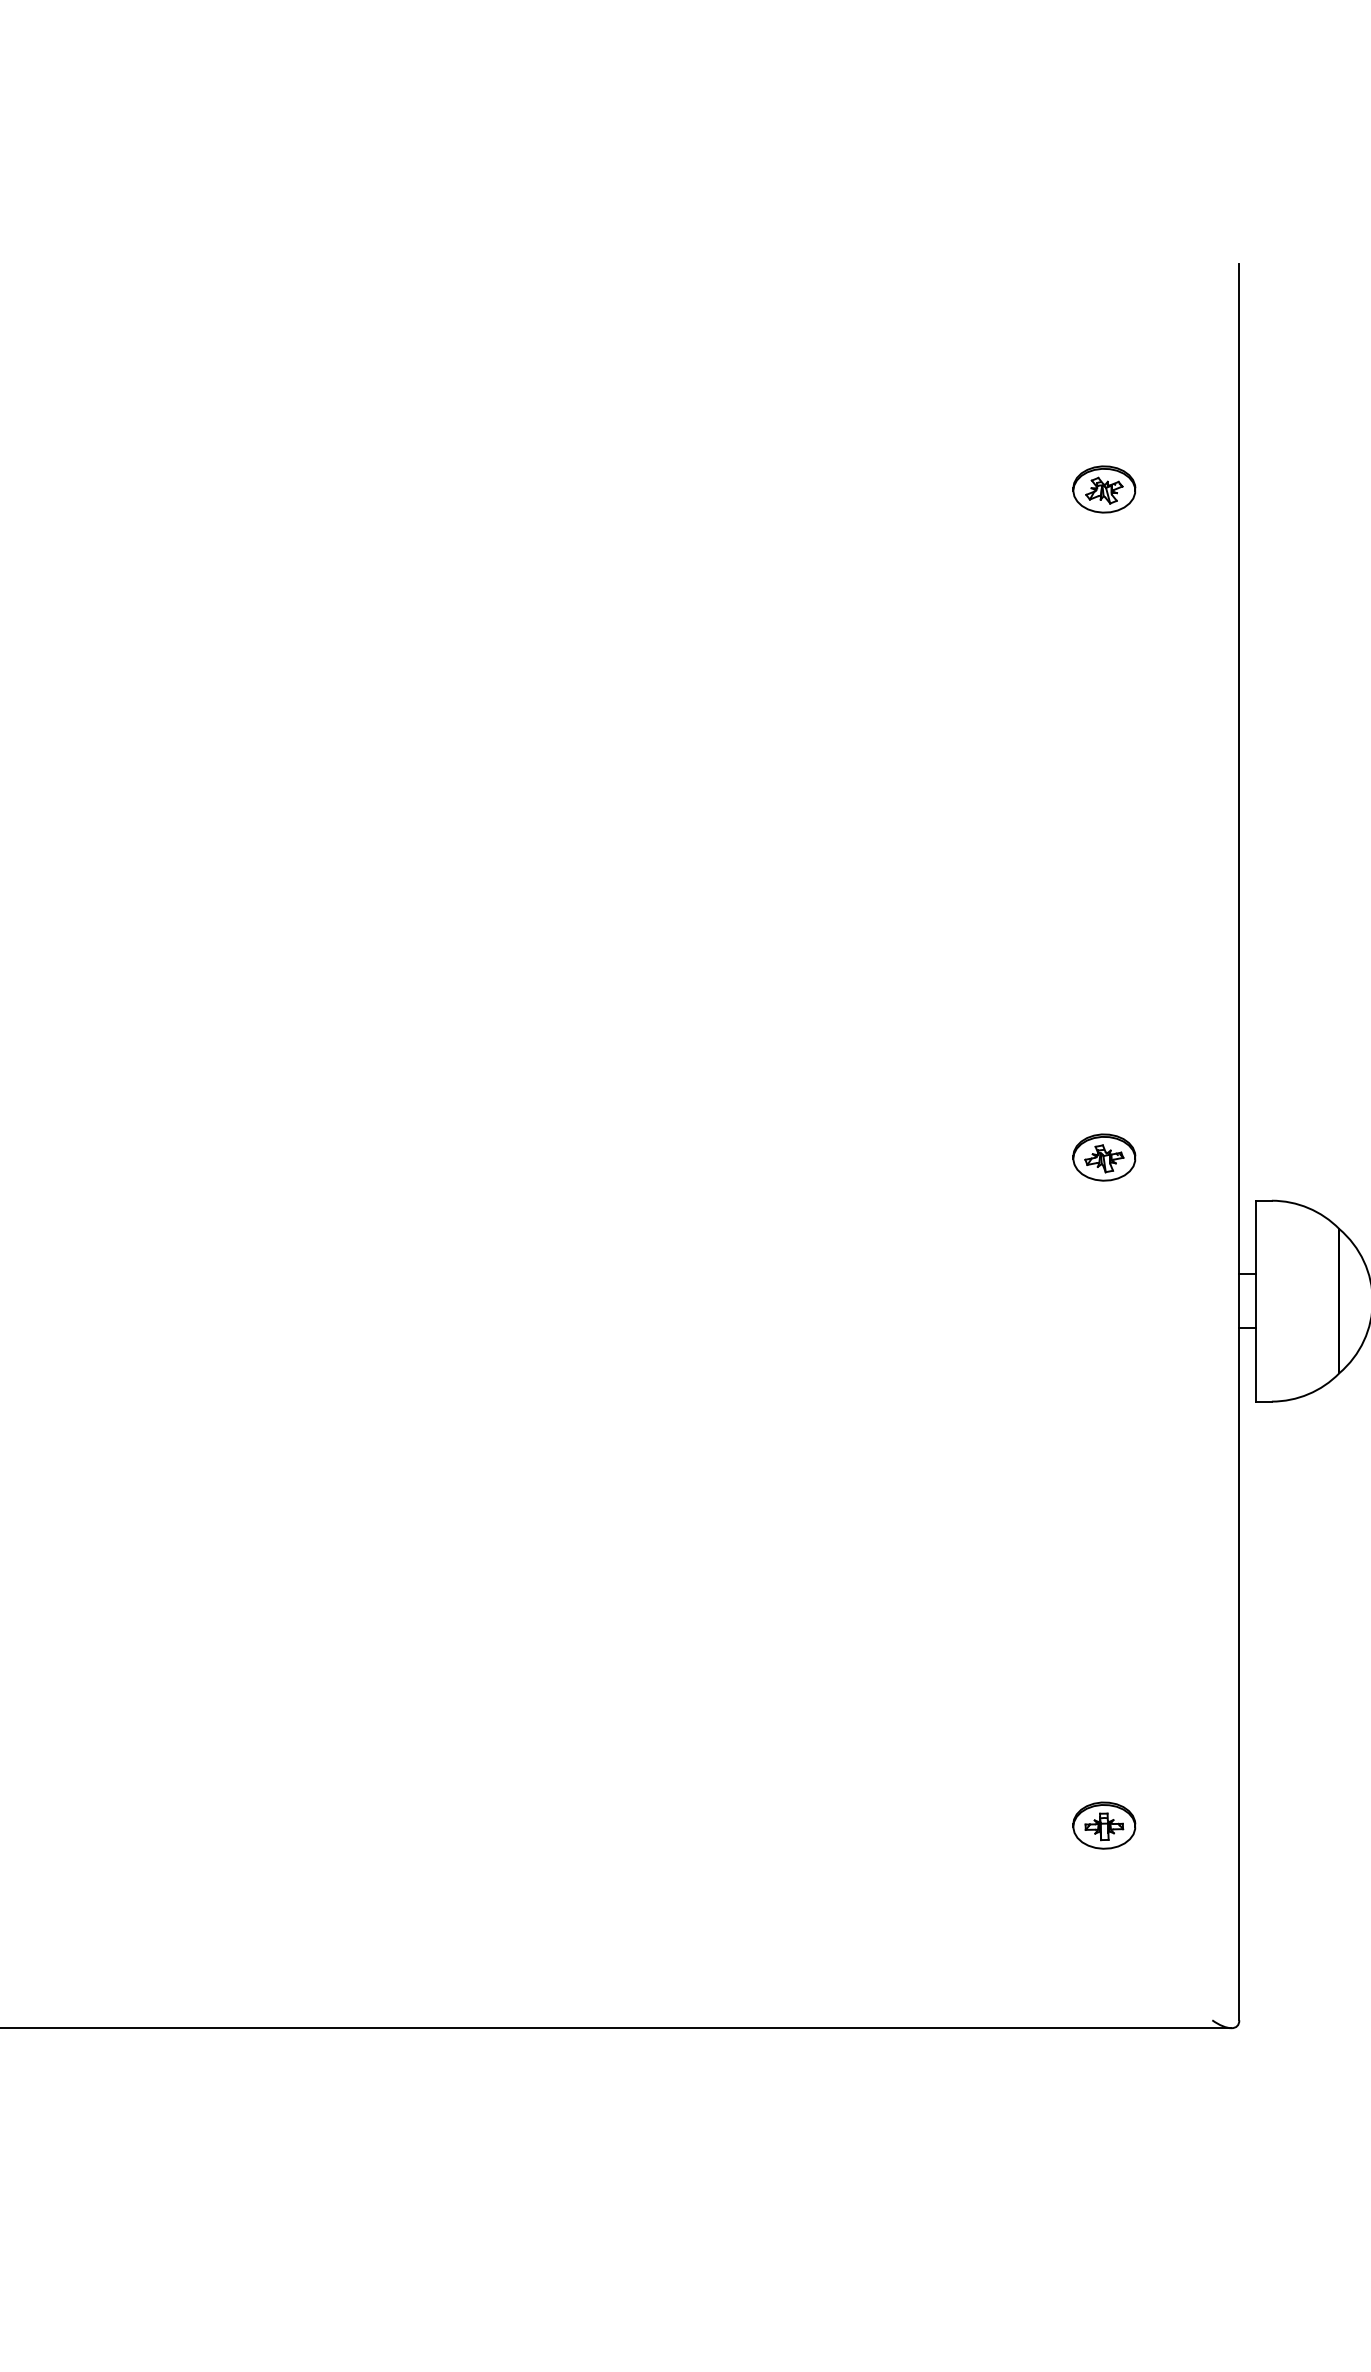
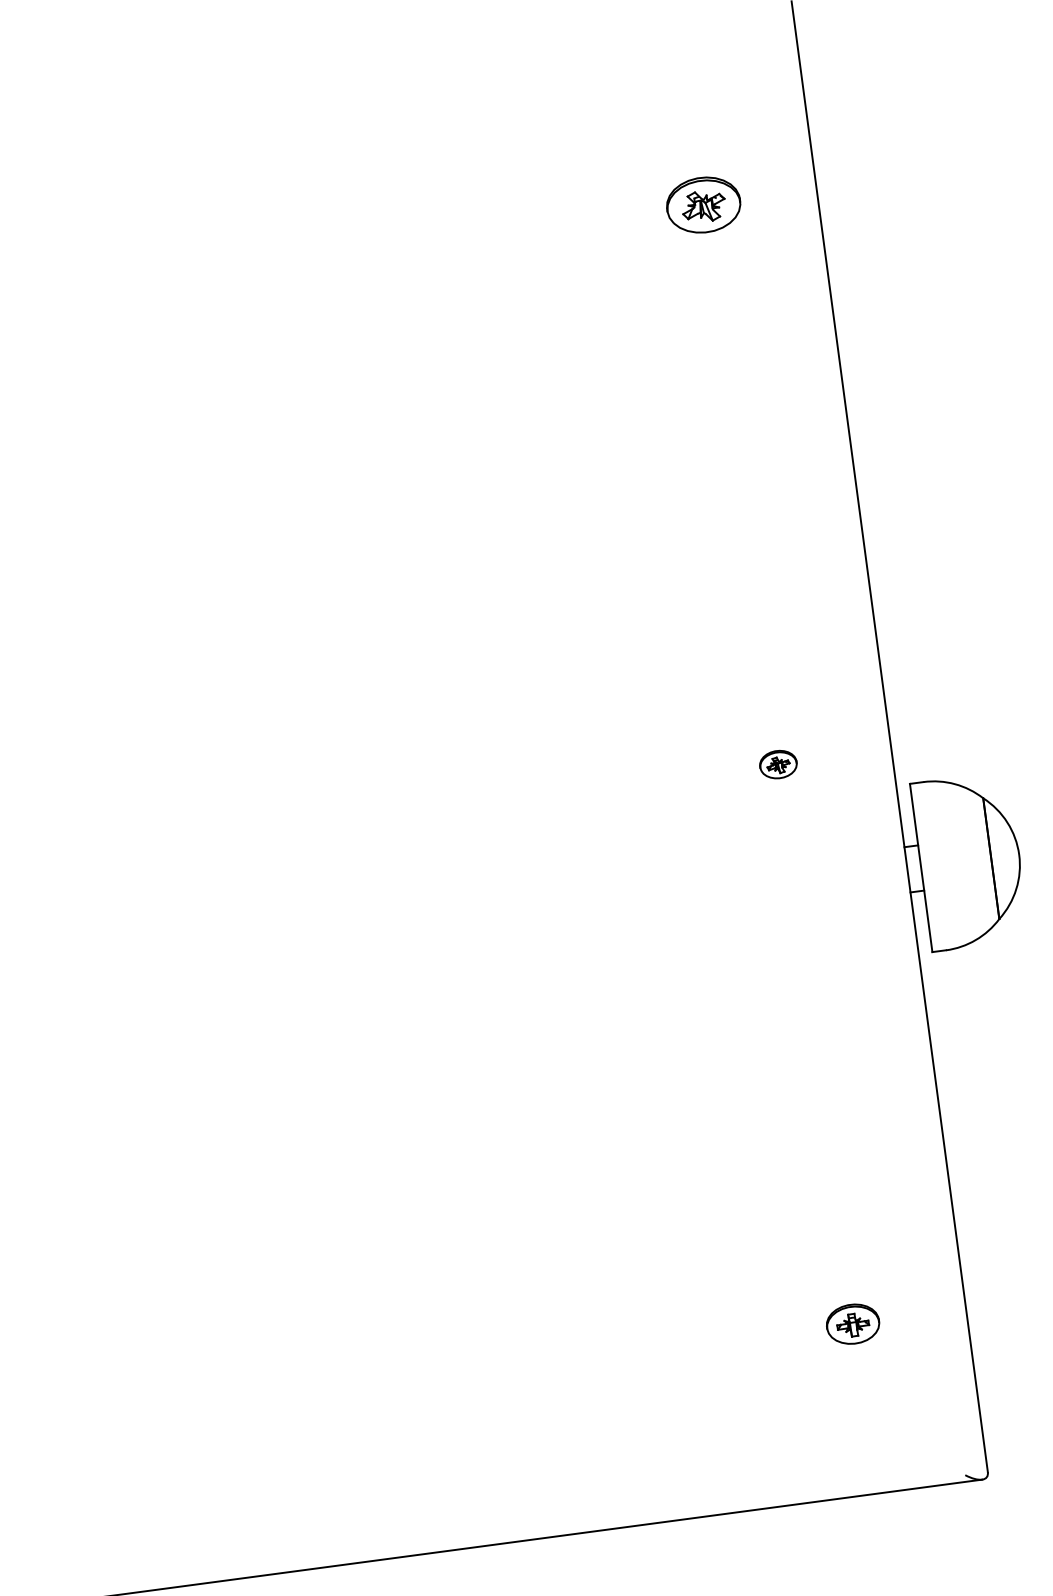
part: (1104, 489) -> (703, 205), size x1.4
part: (1104, 1157) -> (778, 764), size x0.7

